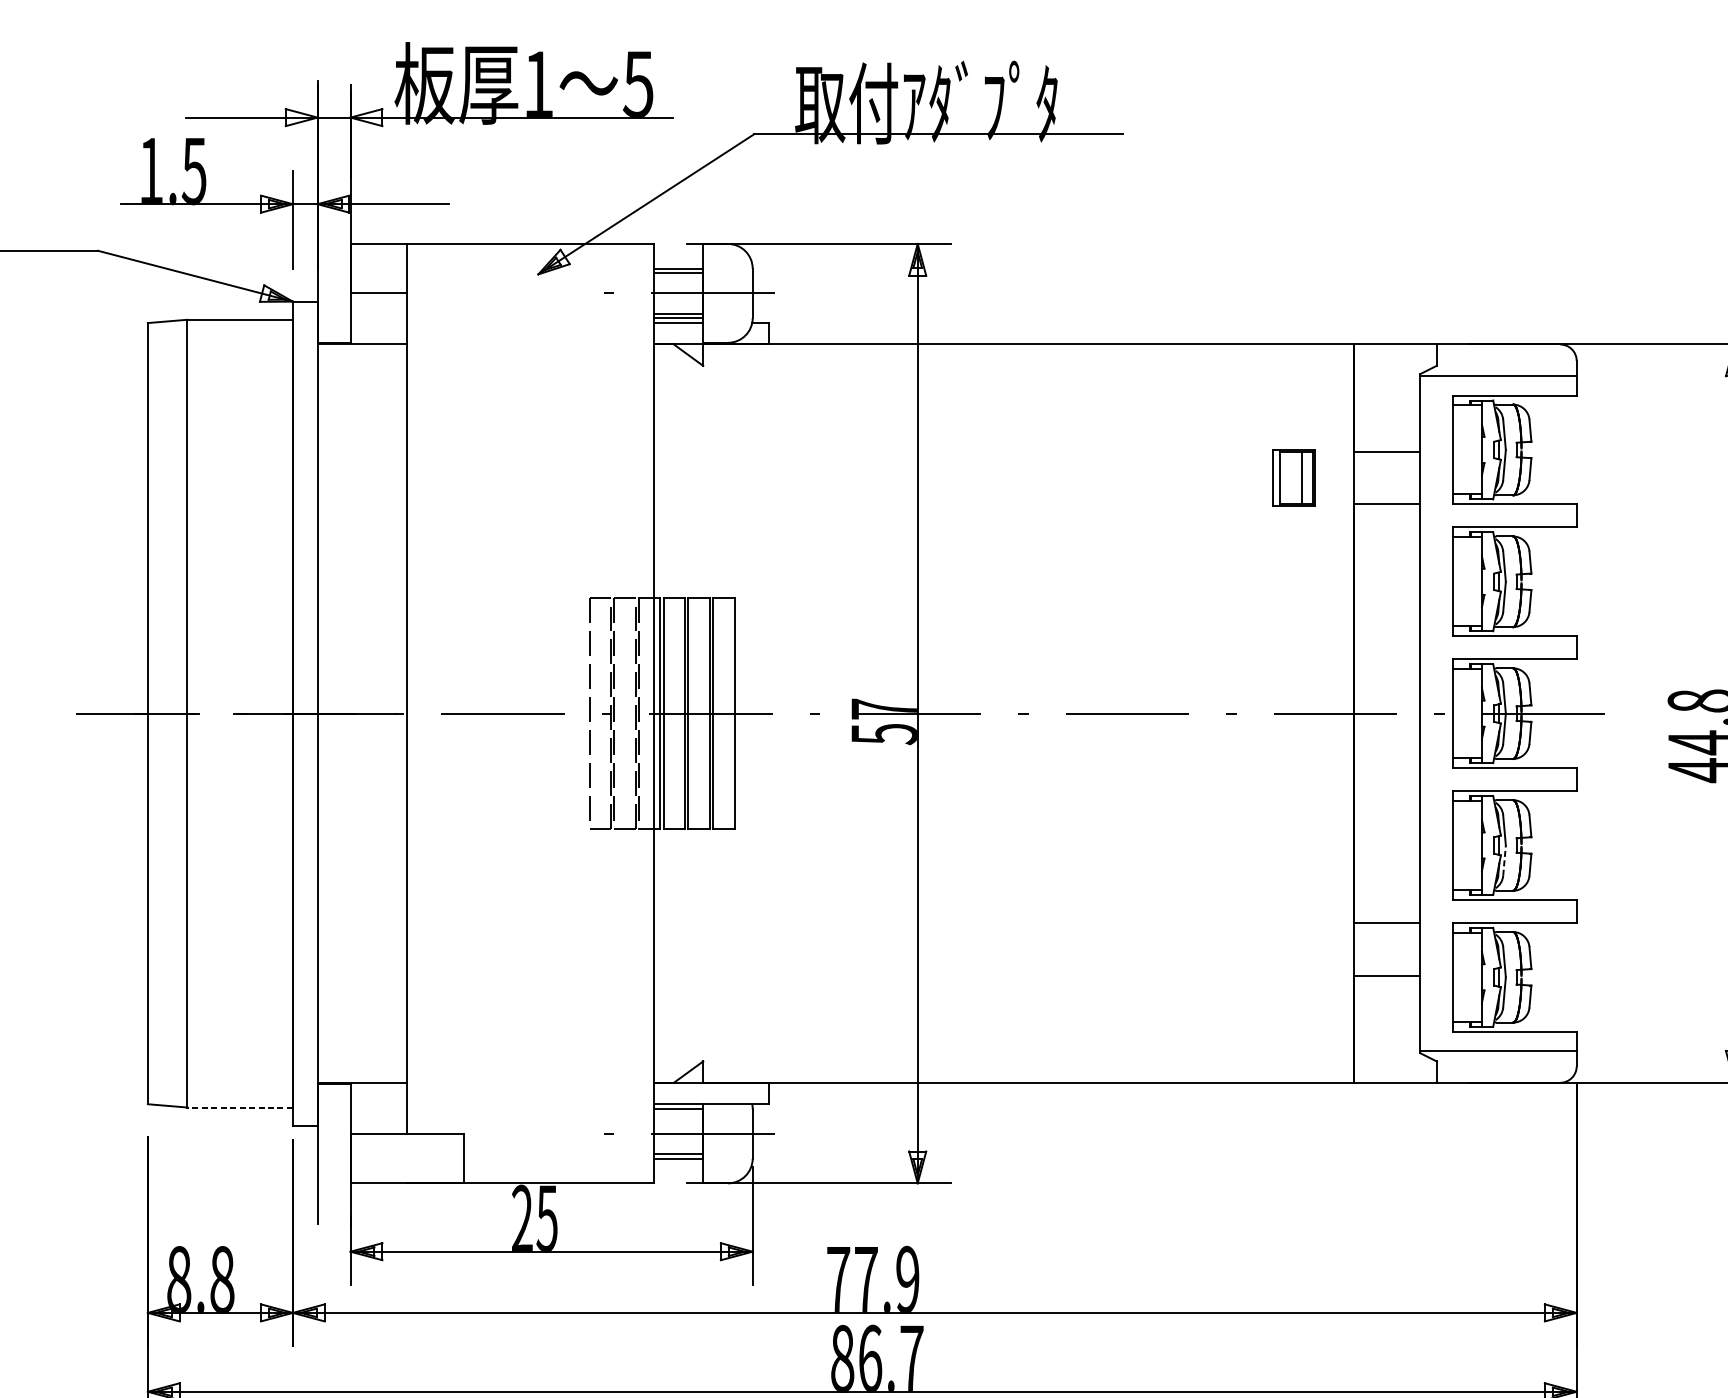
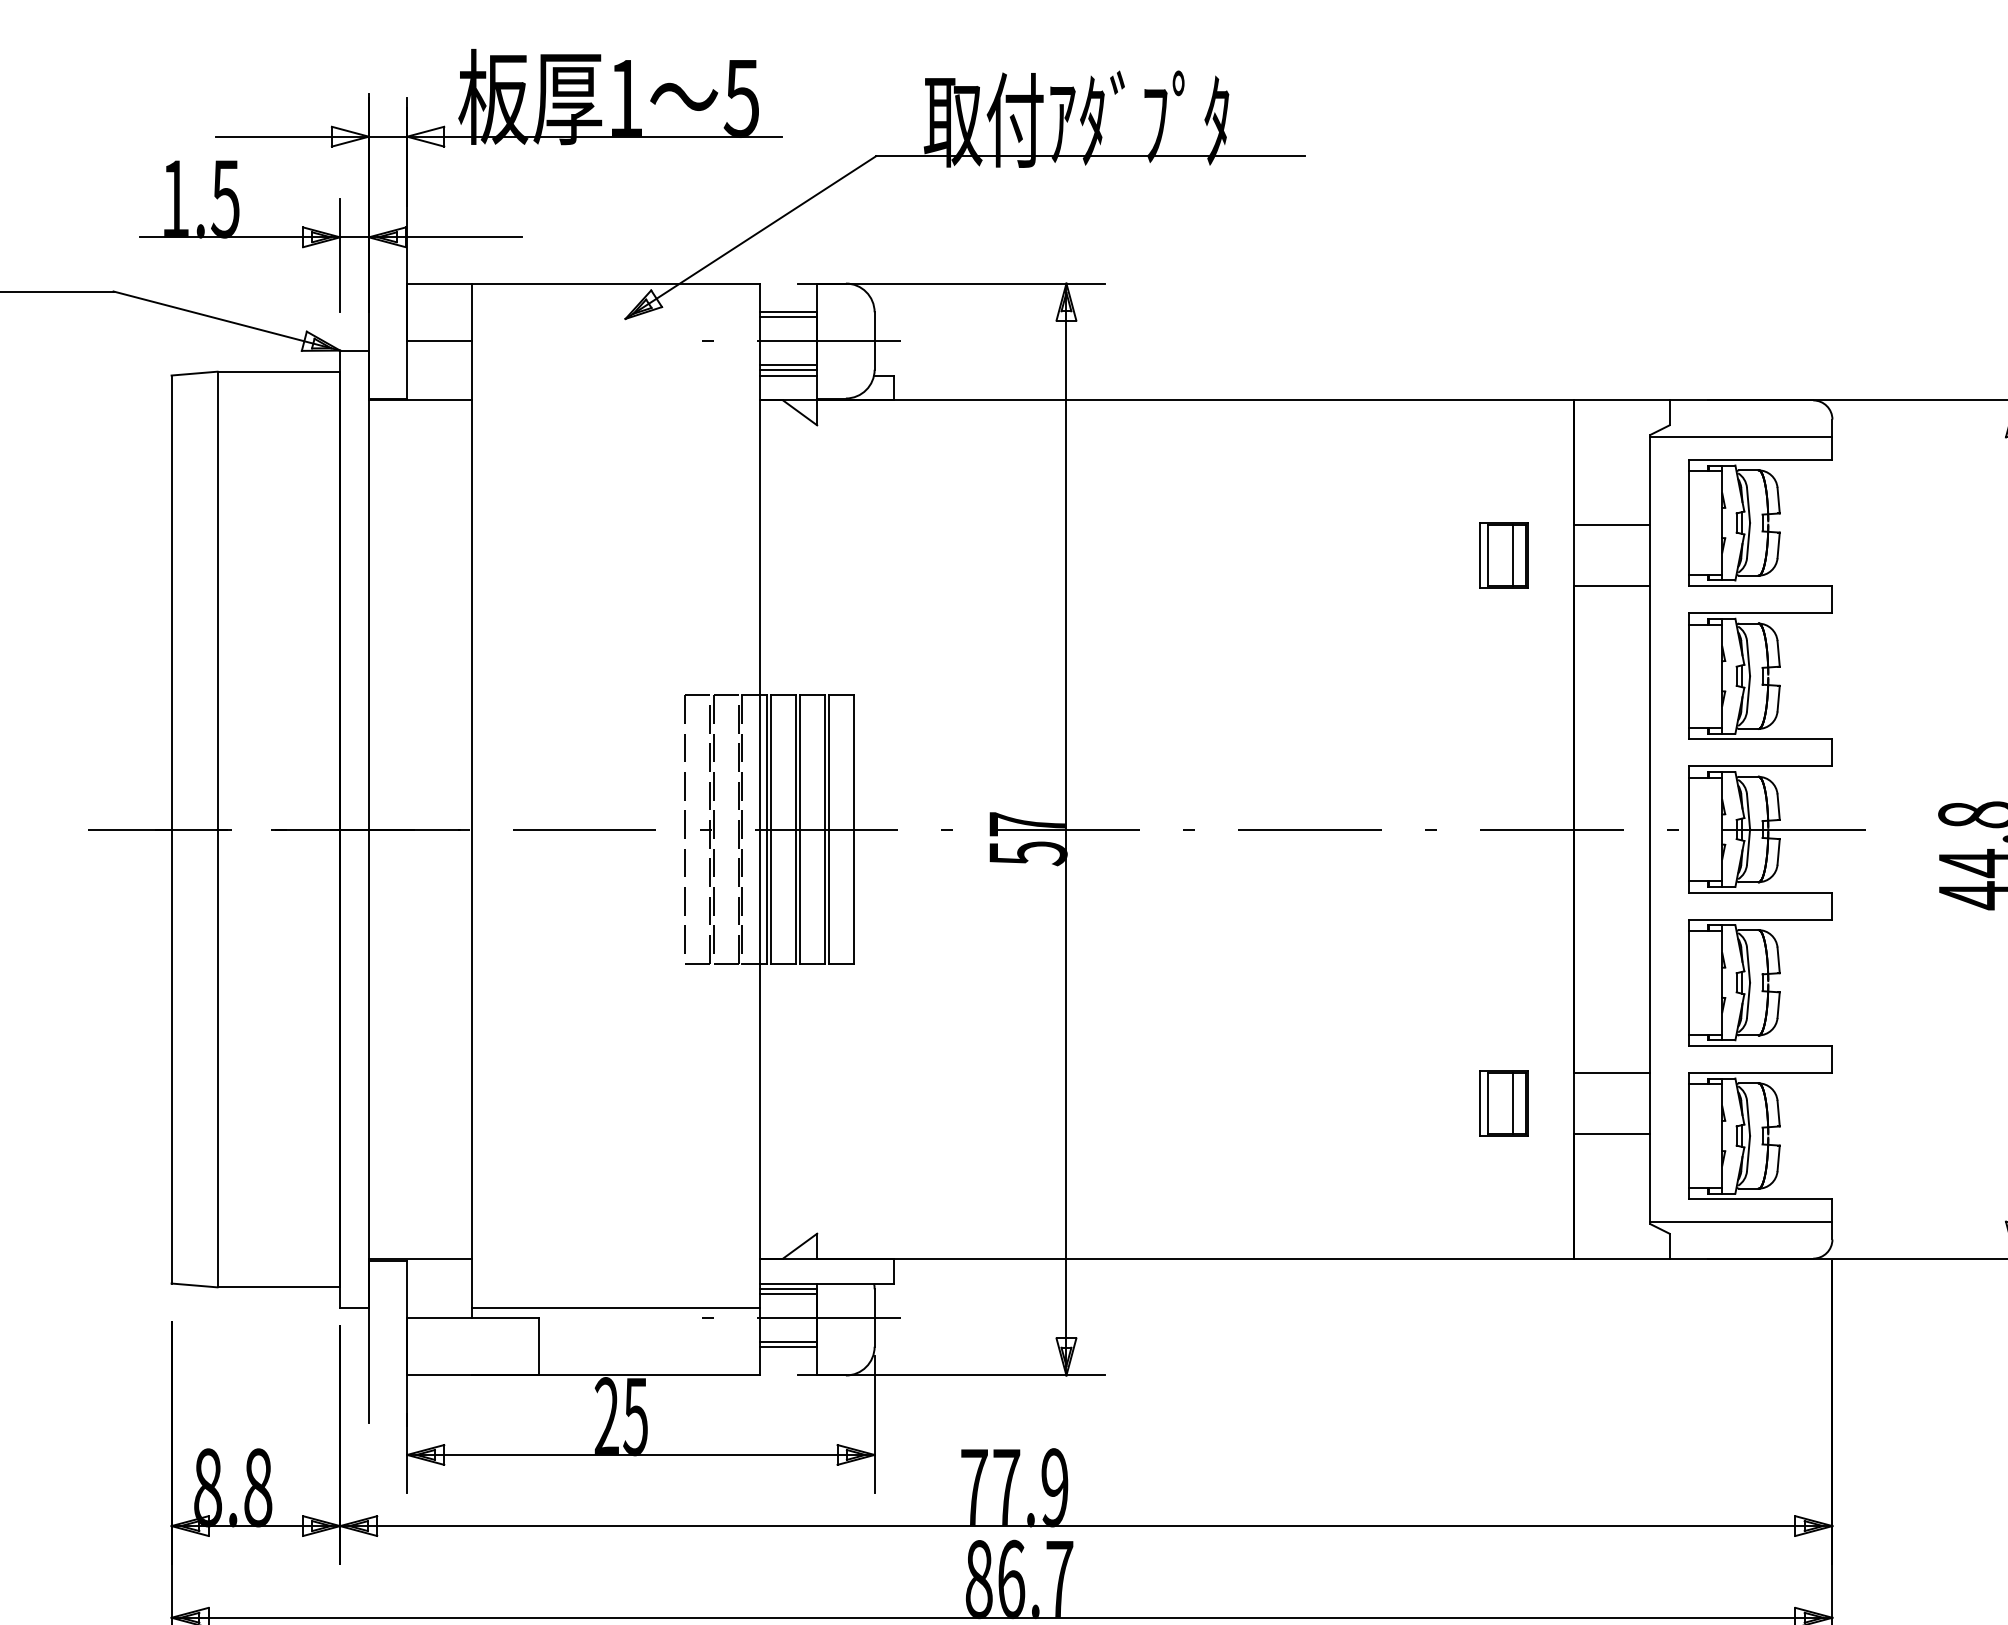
line: (1504, 860) -> (1748, 1000), dashed -> solid
part: (1293, 949) -> (1503, 1103), added
line: (239, 1107) -> (278, 1287), dashed -> solid
line: (678, 1113) -> (788, 1294), added
line: (529, 1125) -> (615, 1308), added

